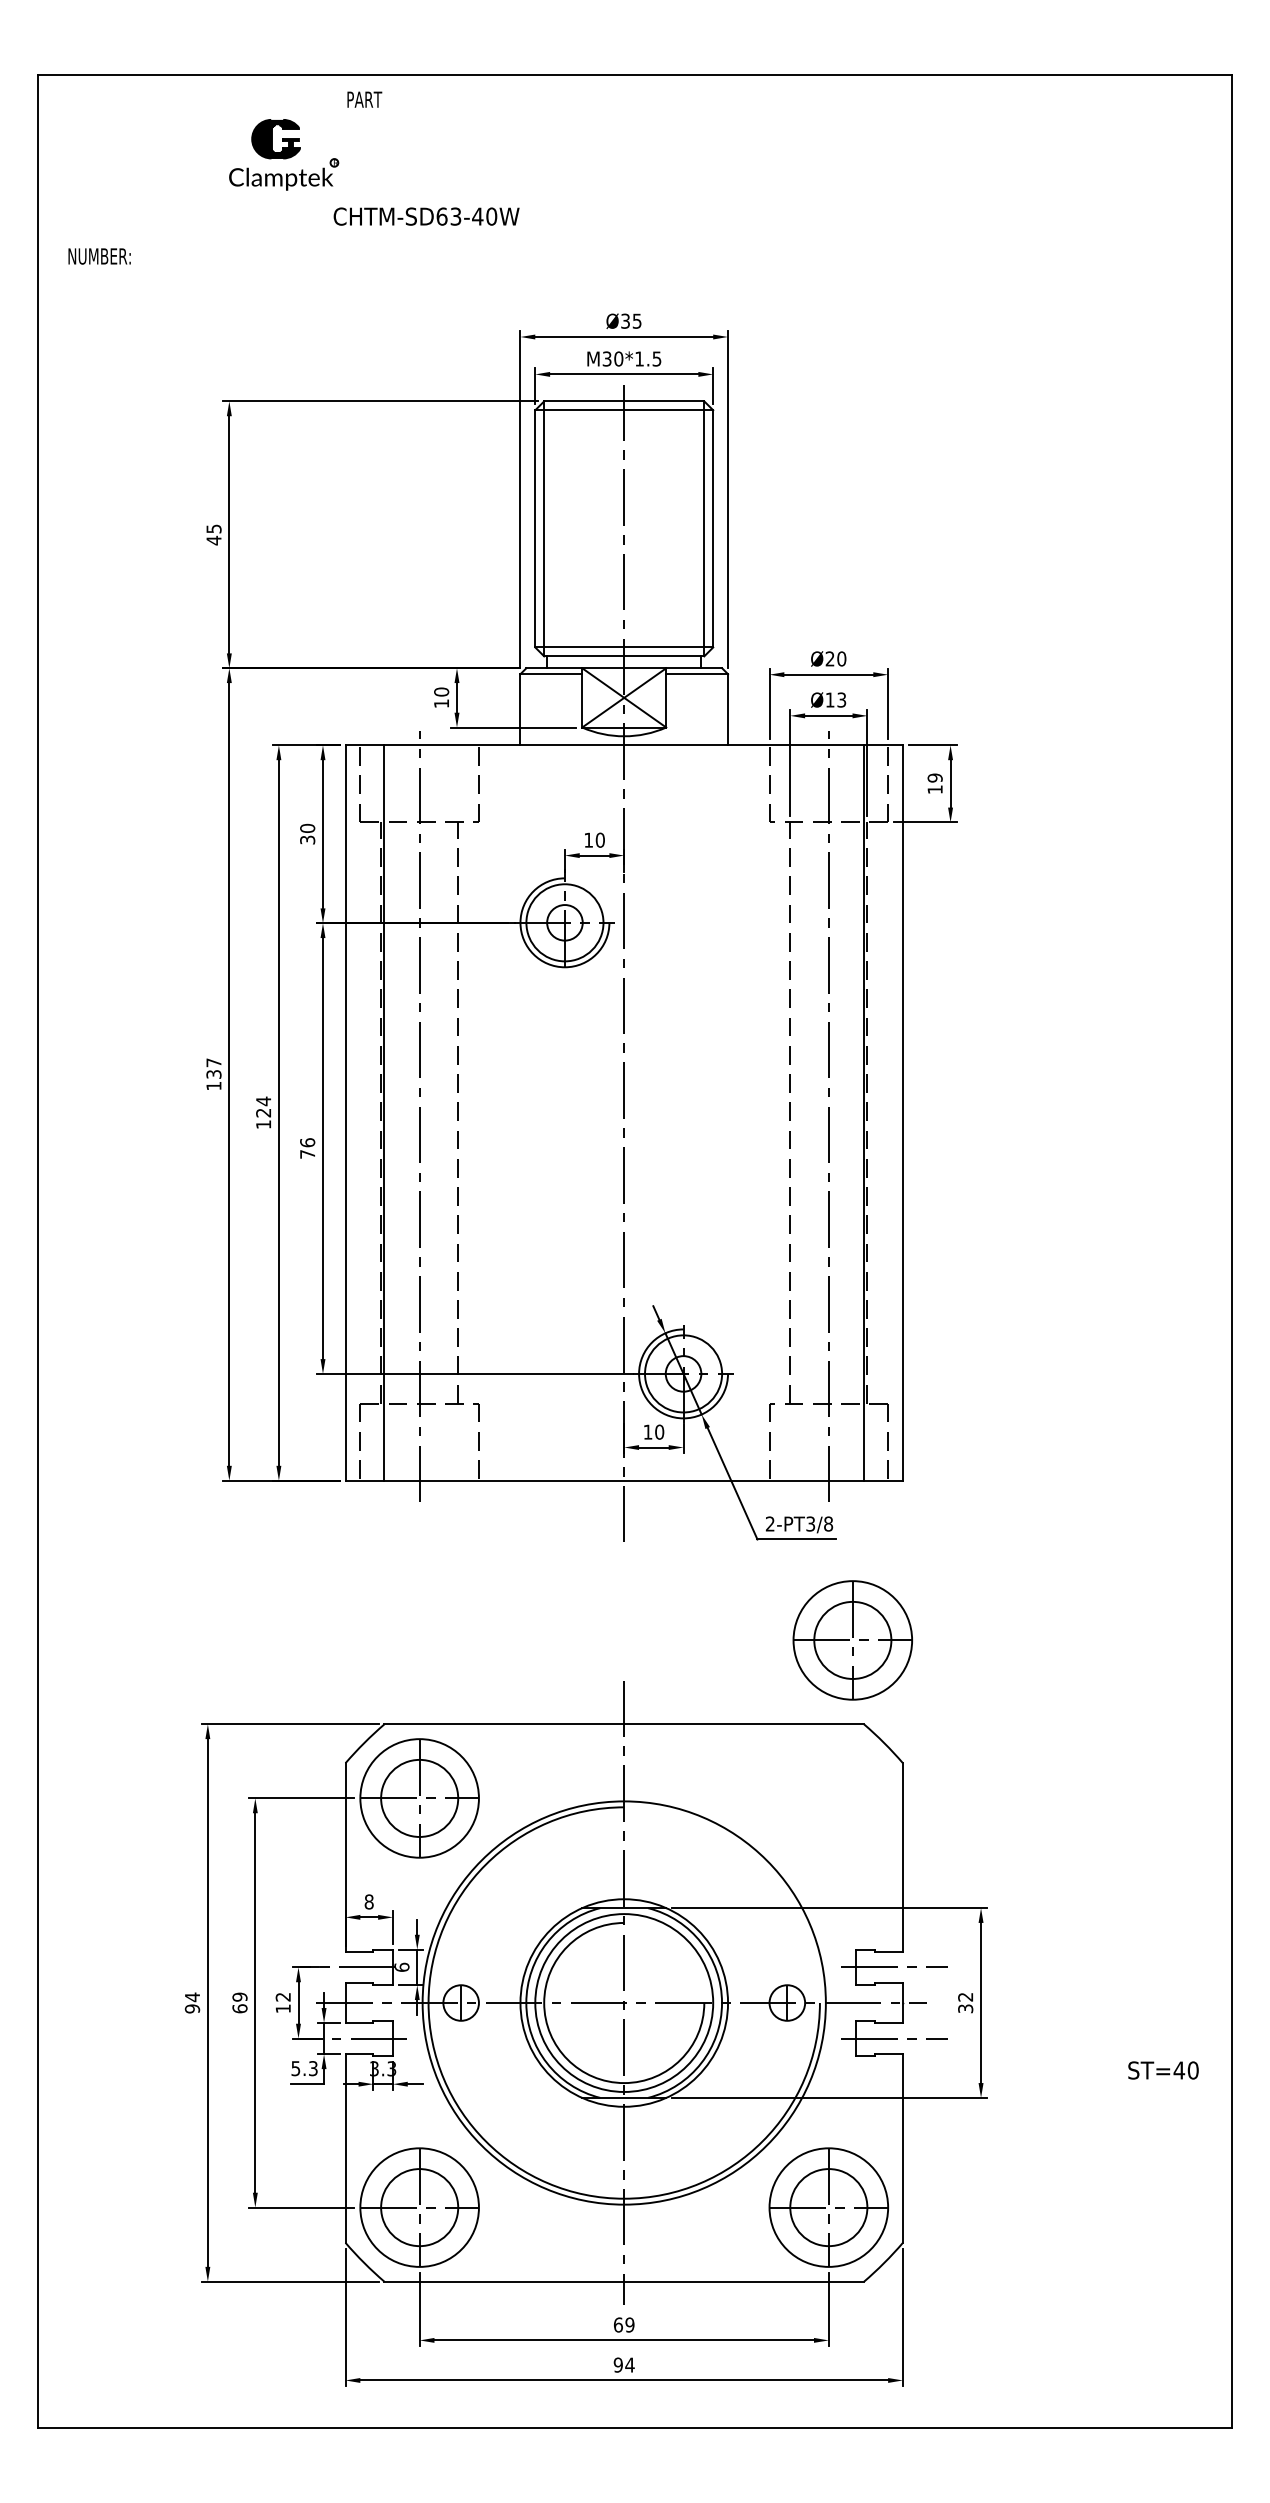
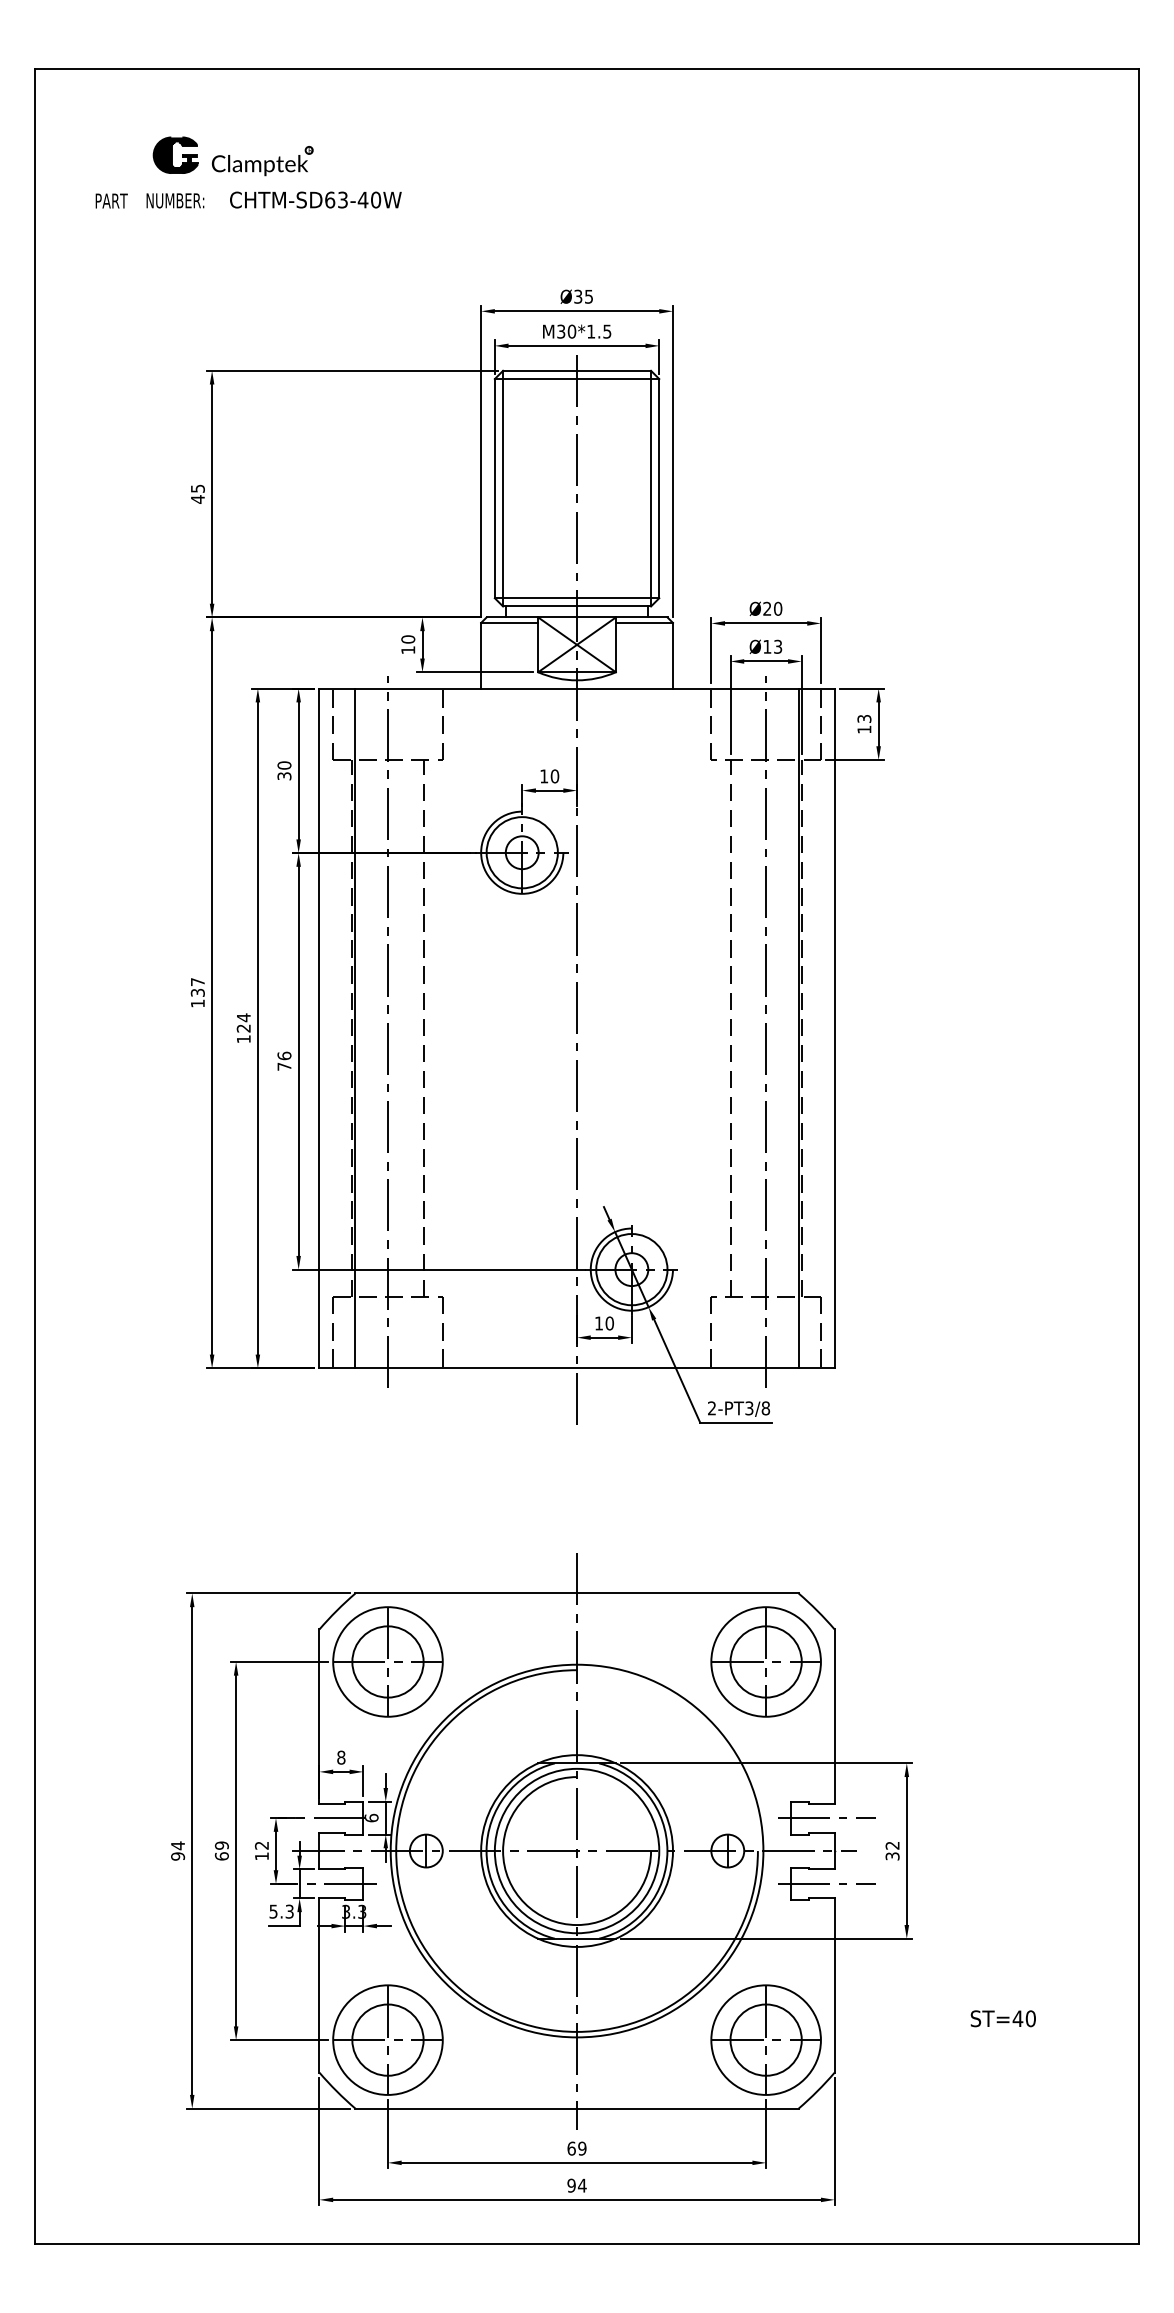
text: (364, 99) -> (111, 200), moved
part: (275, 139) -> (175, 155), moved
text: (426, 216) -> (315, 199), moved
text: (99, 256) -> (175, 200), moved
text: (934, 777) -> (863, 718), 19 -> 13
part: (852, 1640) -> (765, 1662), moved
text: (1163, 2070) -> (1003, 2018), moved

